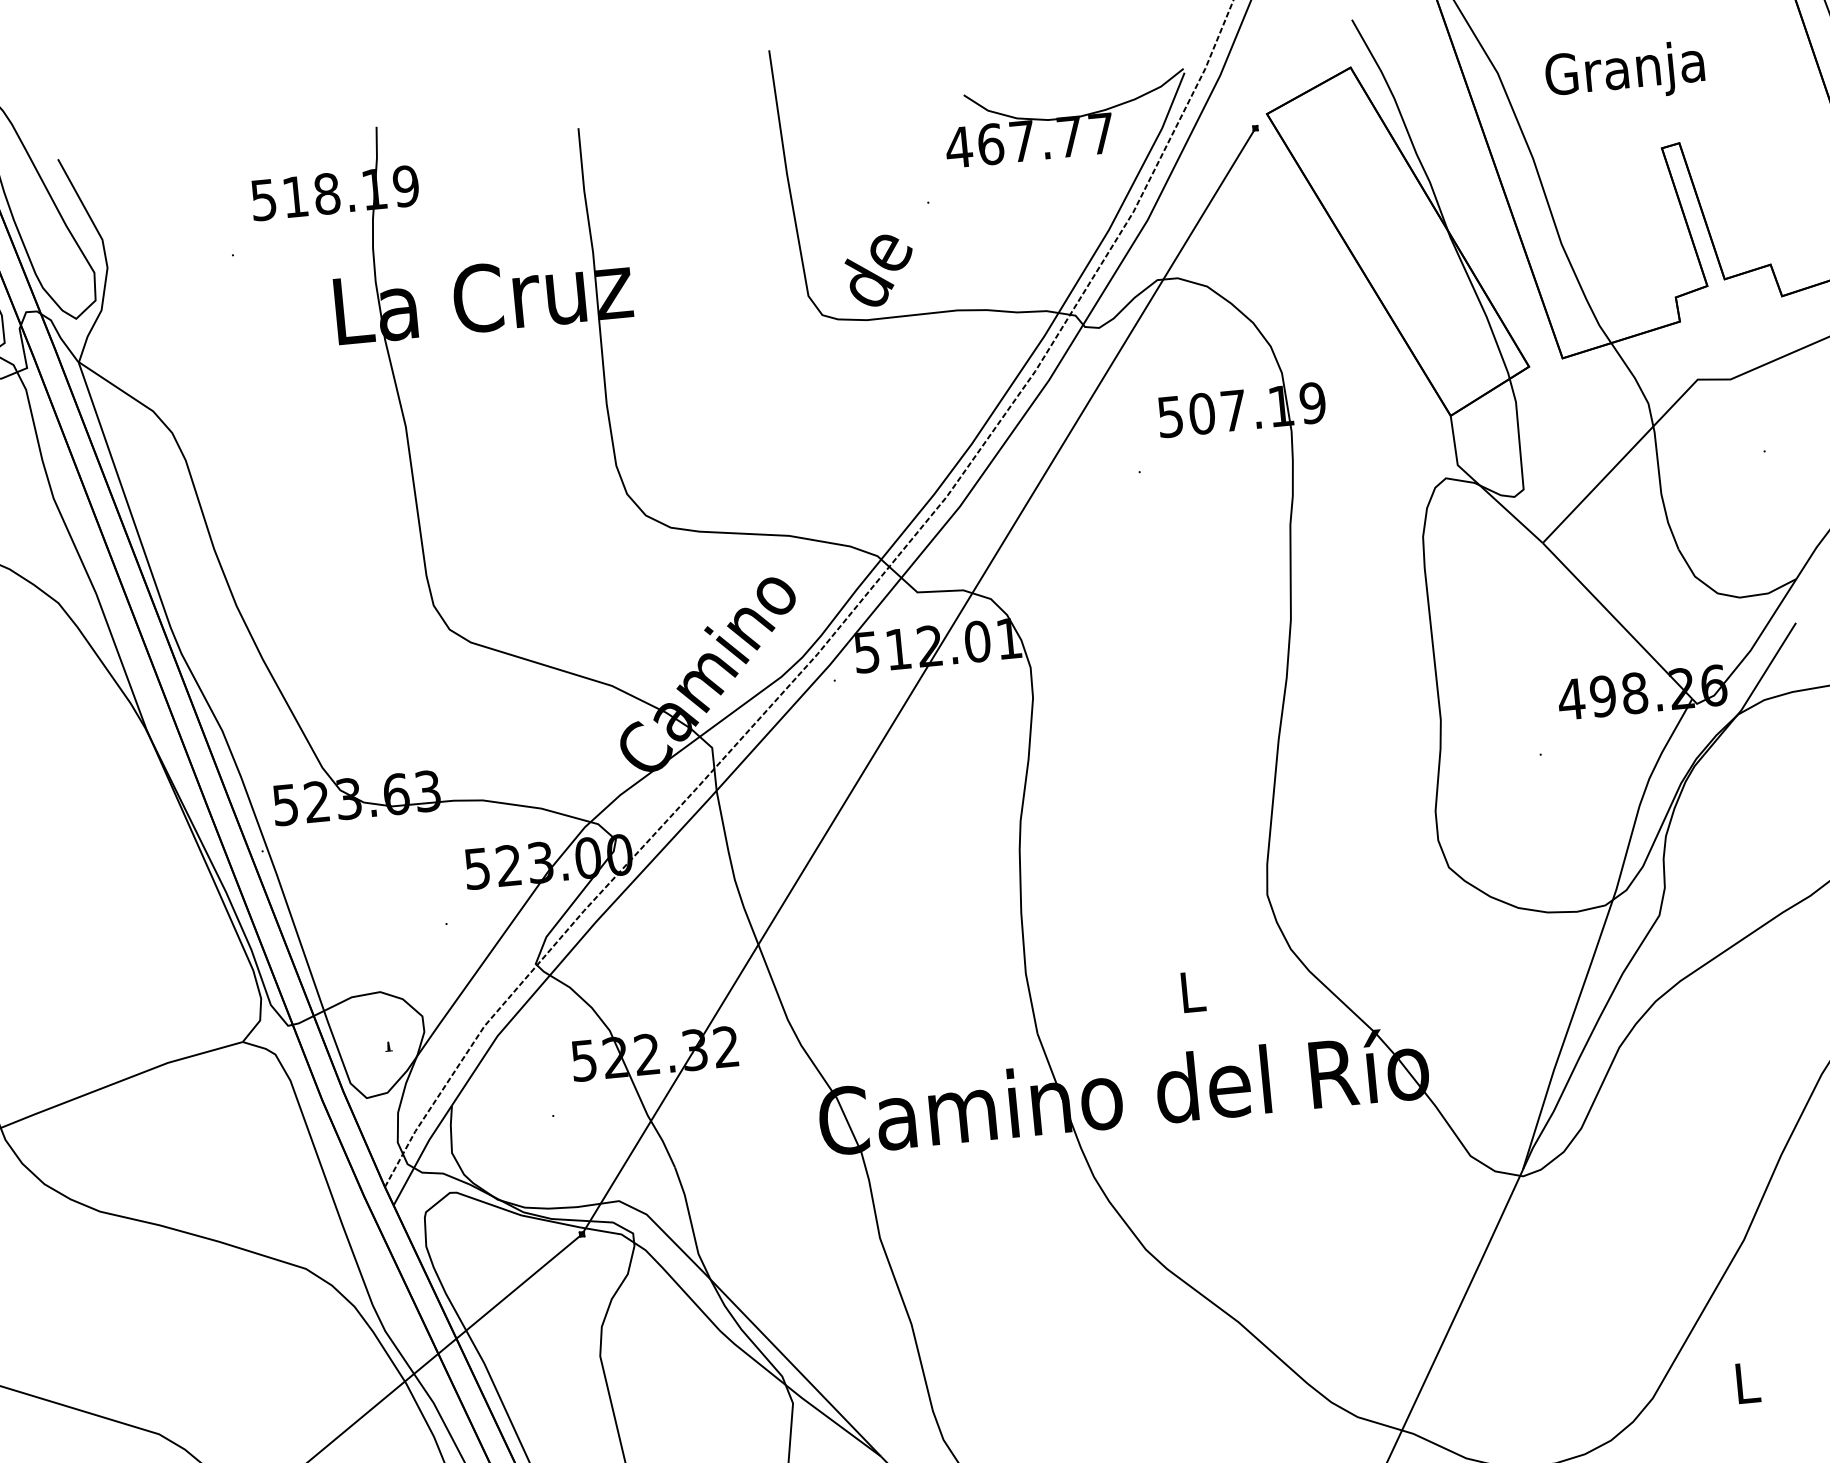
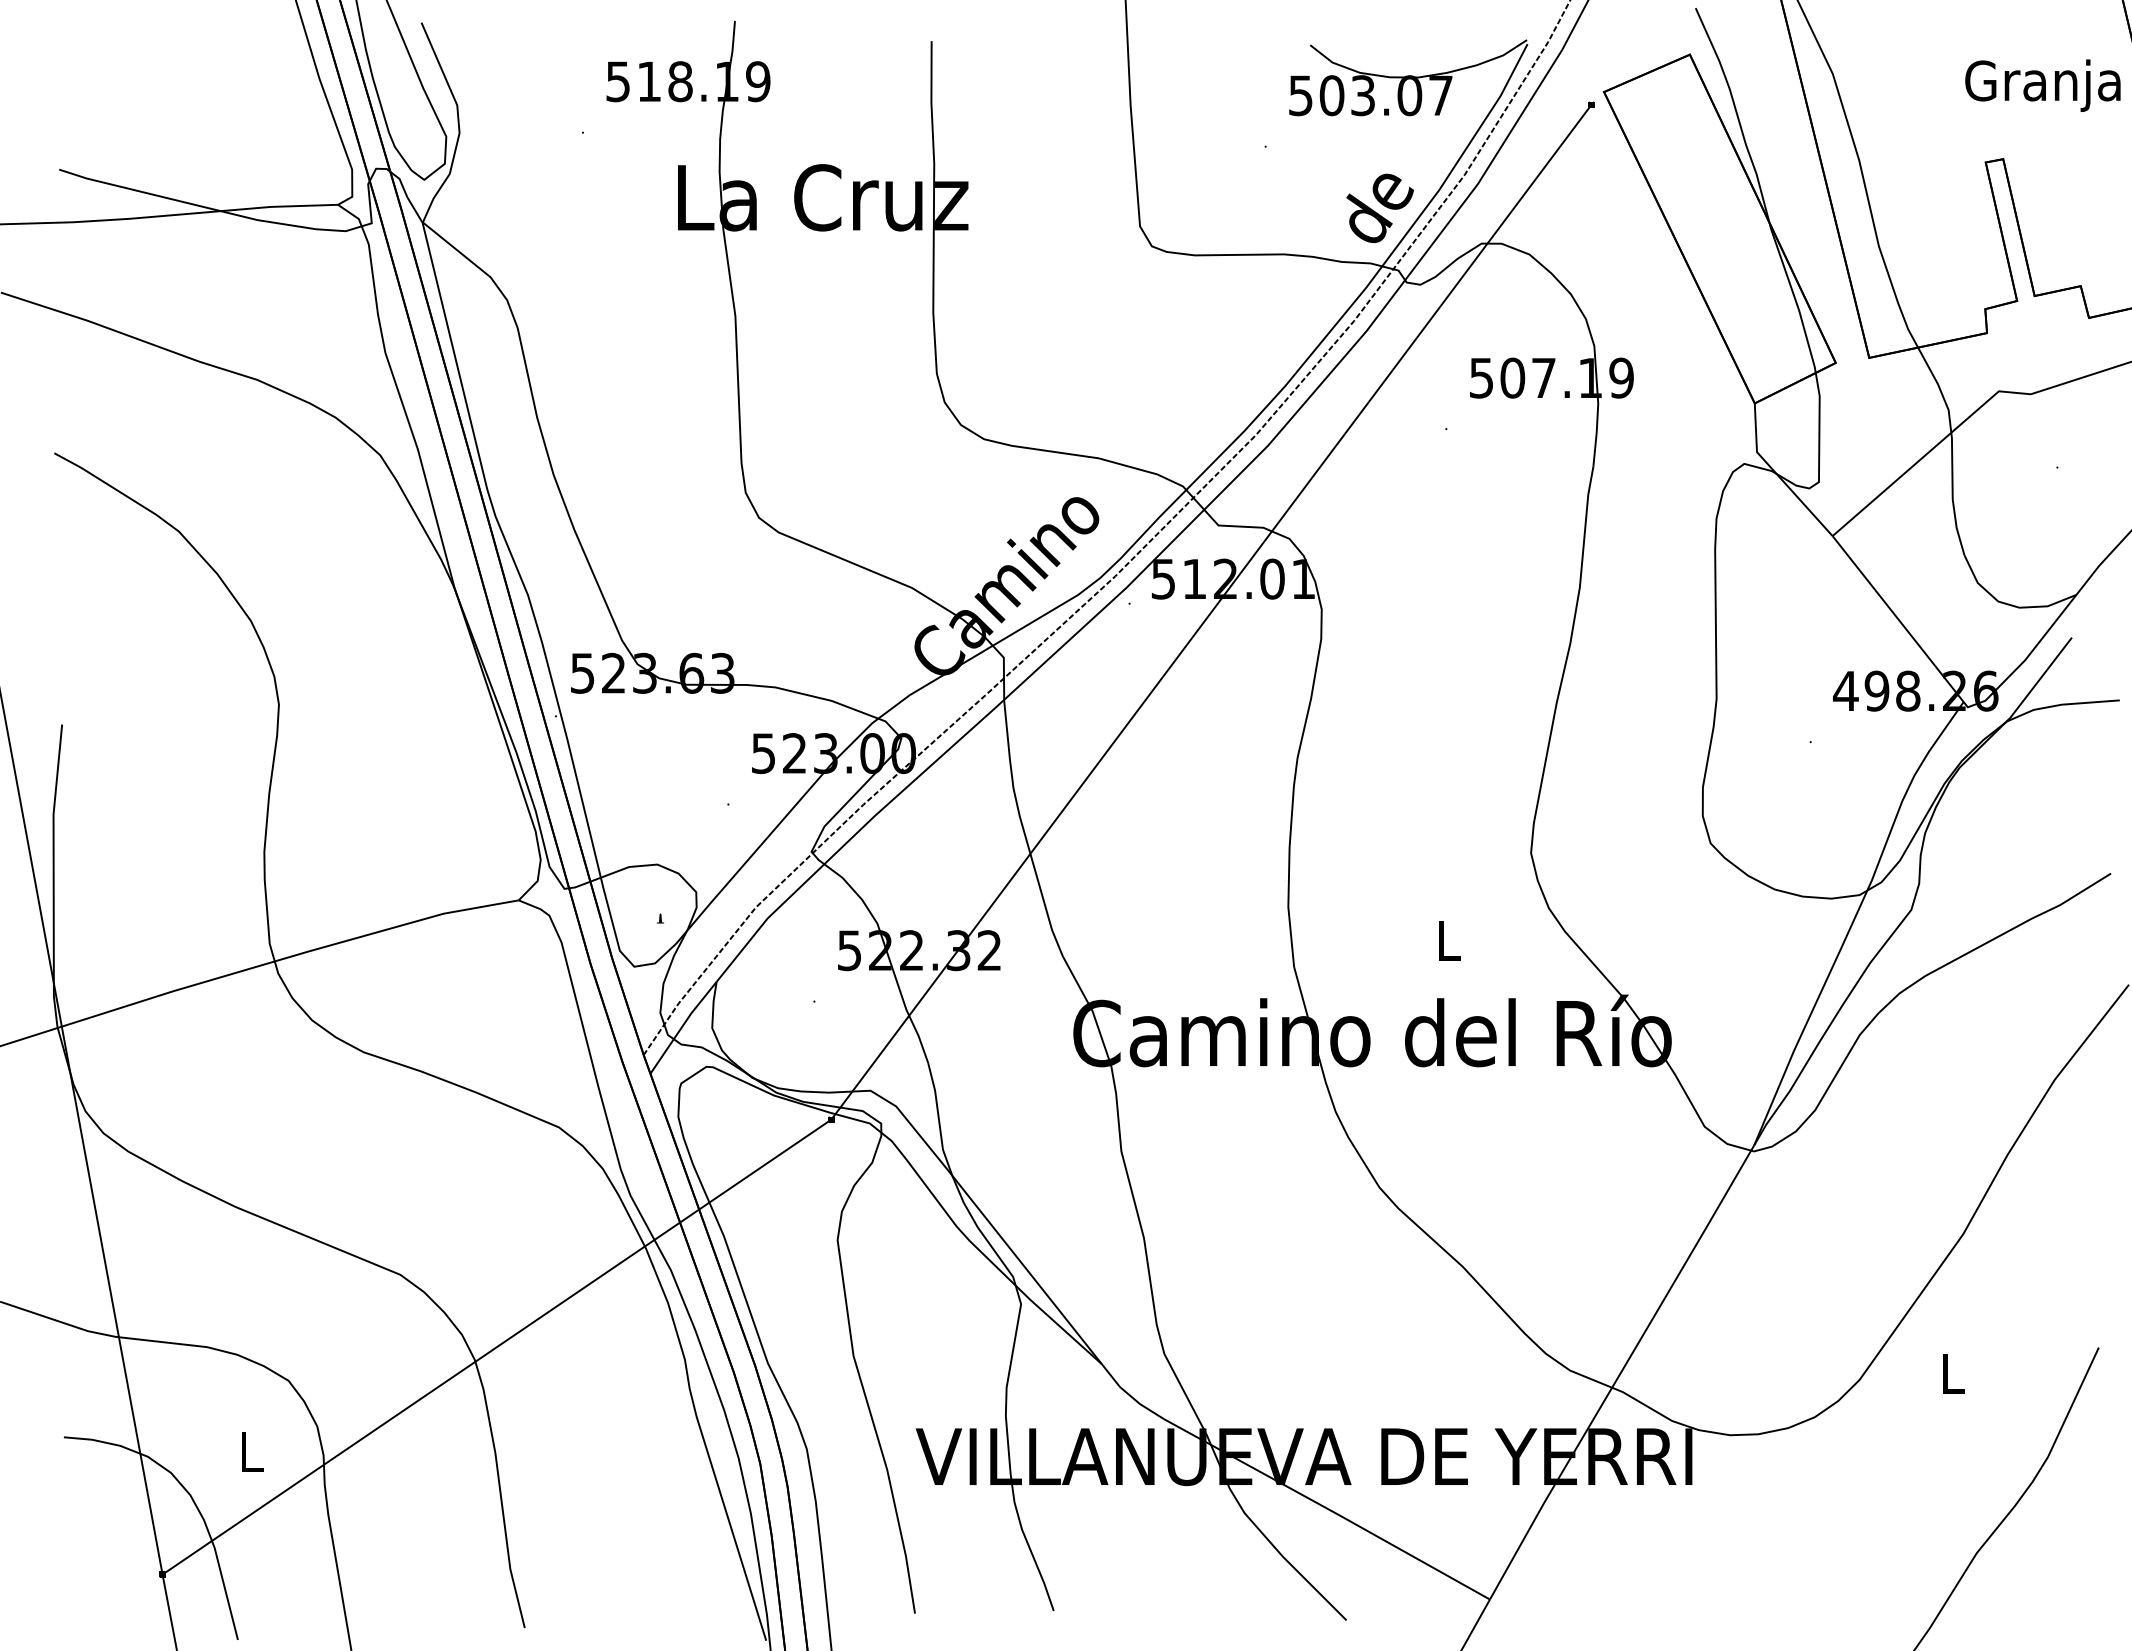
text: (1624, 72) -> (2042, 85), moved
text: (1013, 141) -> (1354, 95), 467.77 -> 503.07
text: (879, 269) -> (1379, 207), moved

